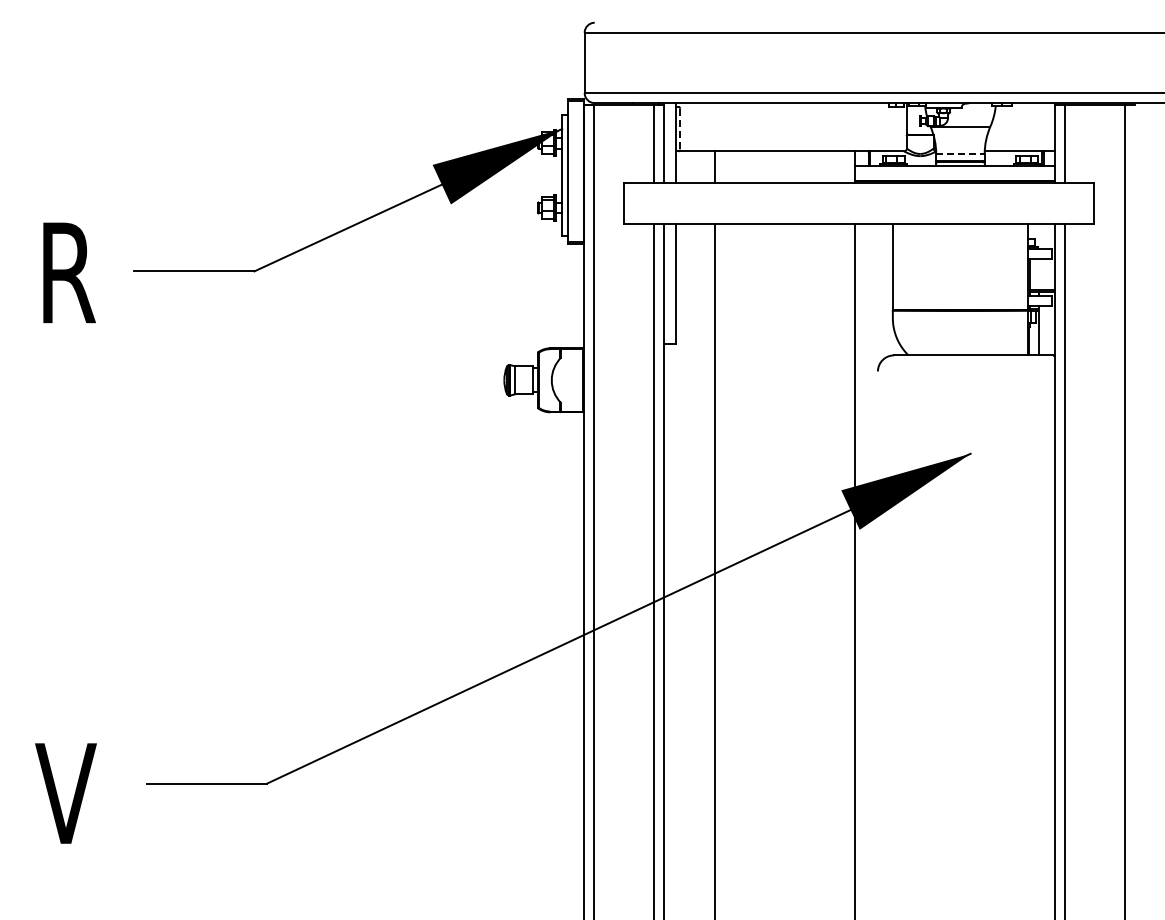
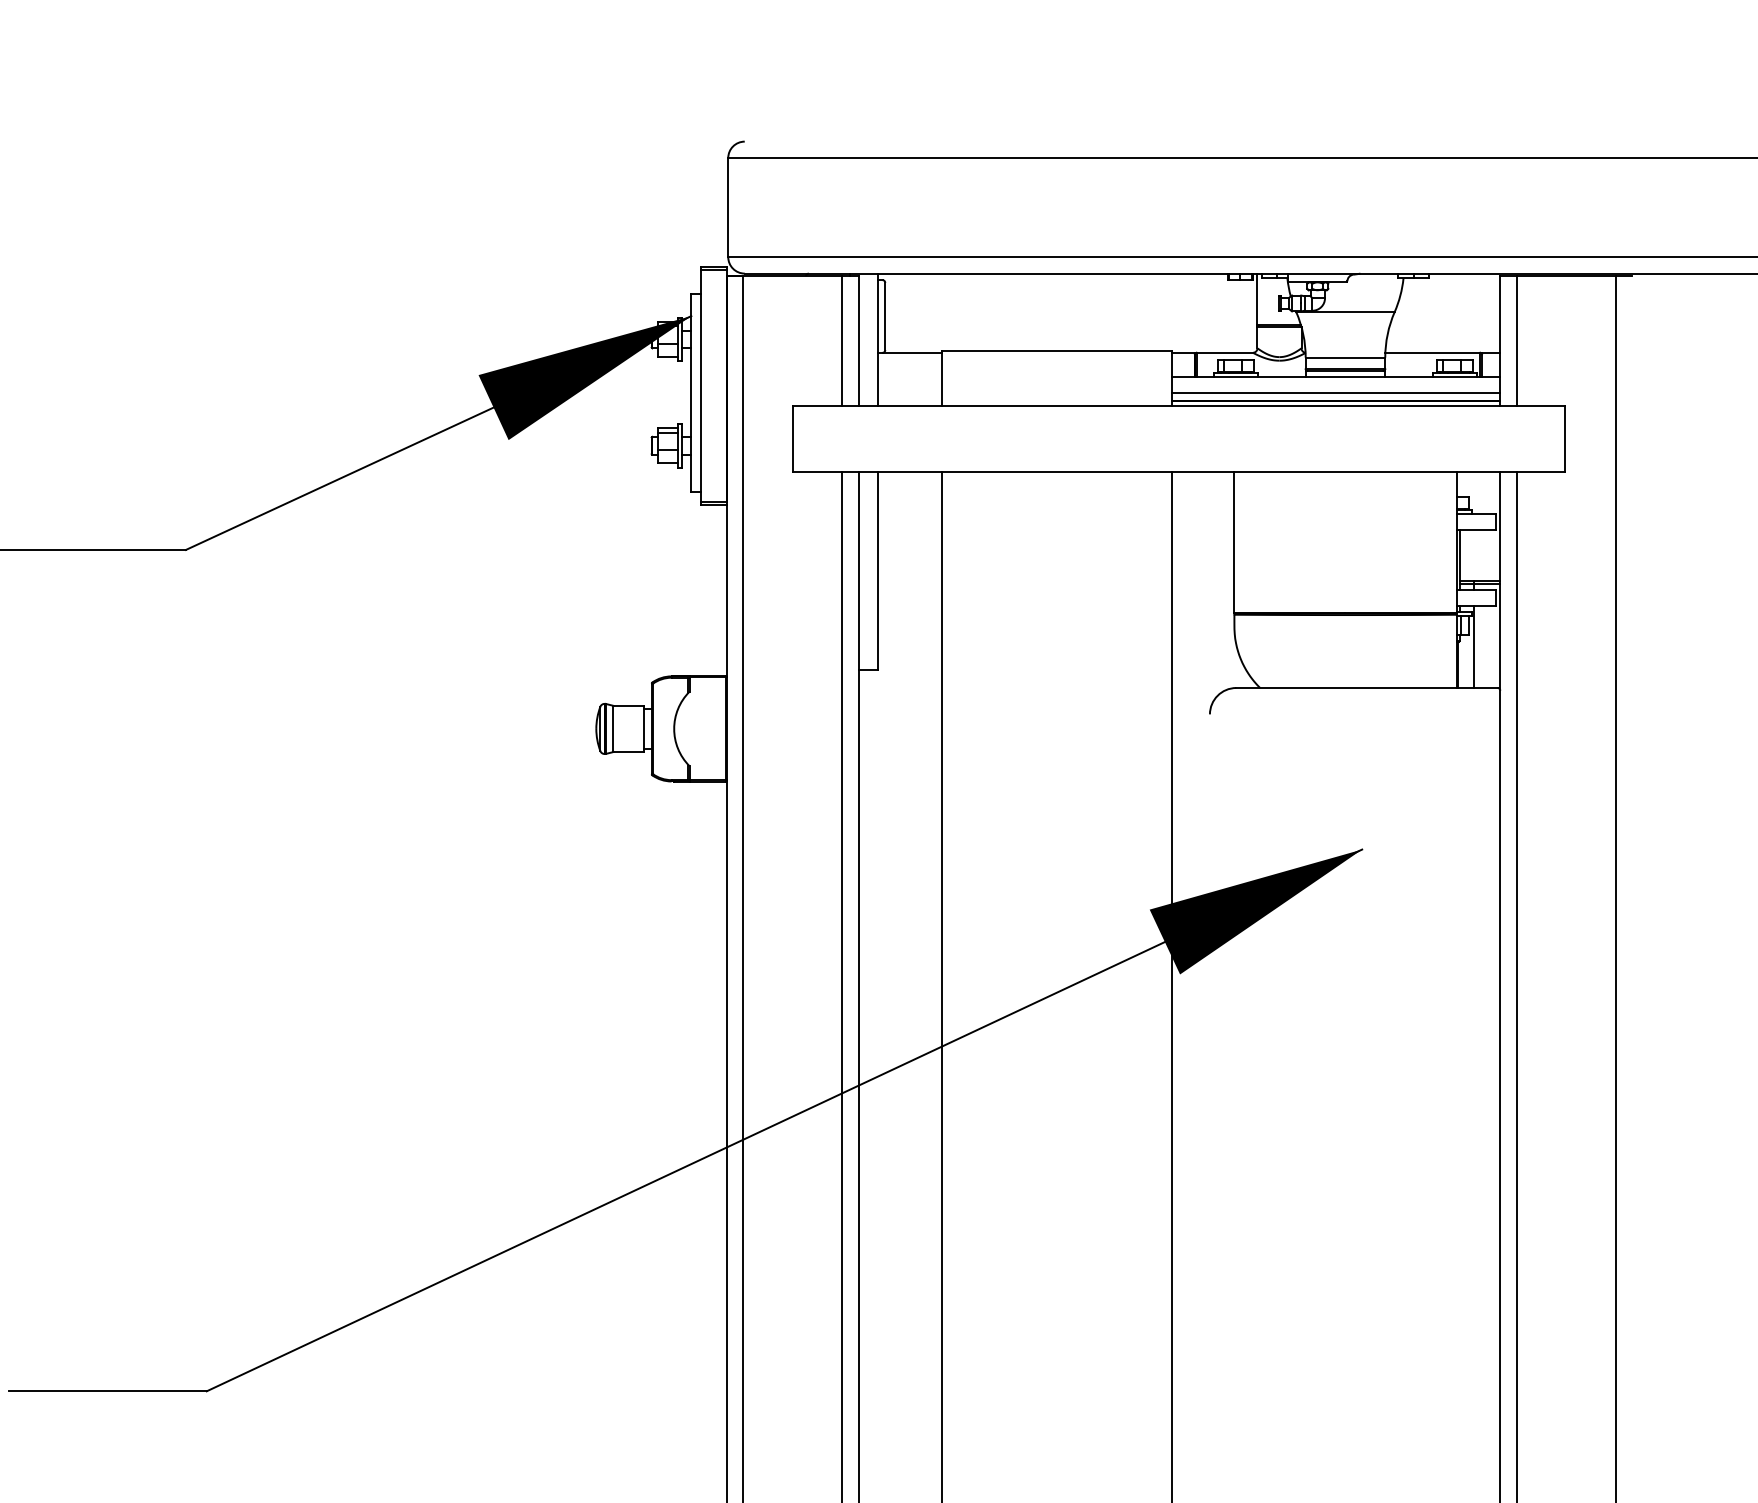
line: (680, 129) -> (885, 316), dashed -> solid
line: (960, 154) -> (1345, 358), dashed -> solid
line: (954, 175) -> (1335, 392), added

